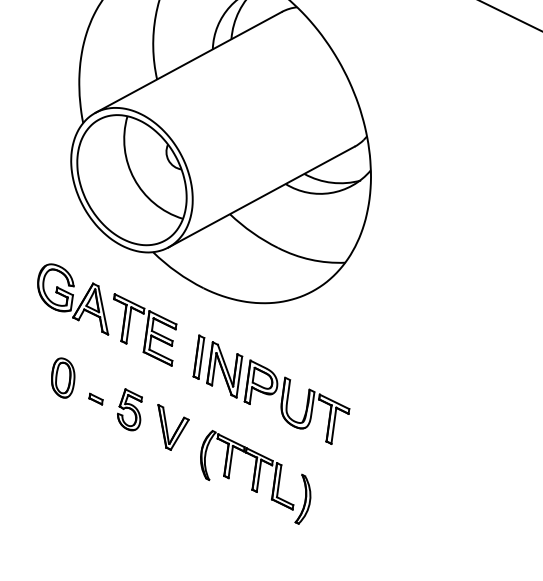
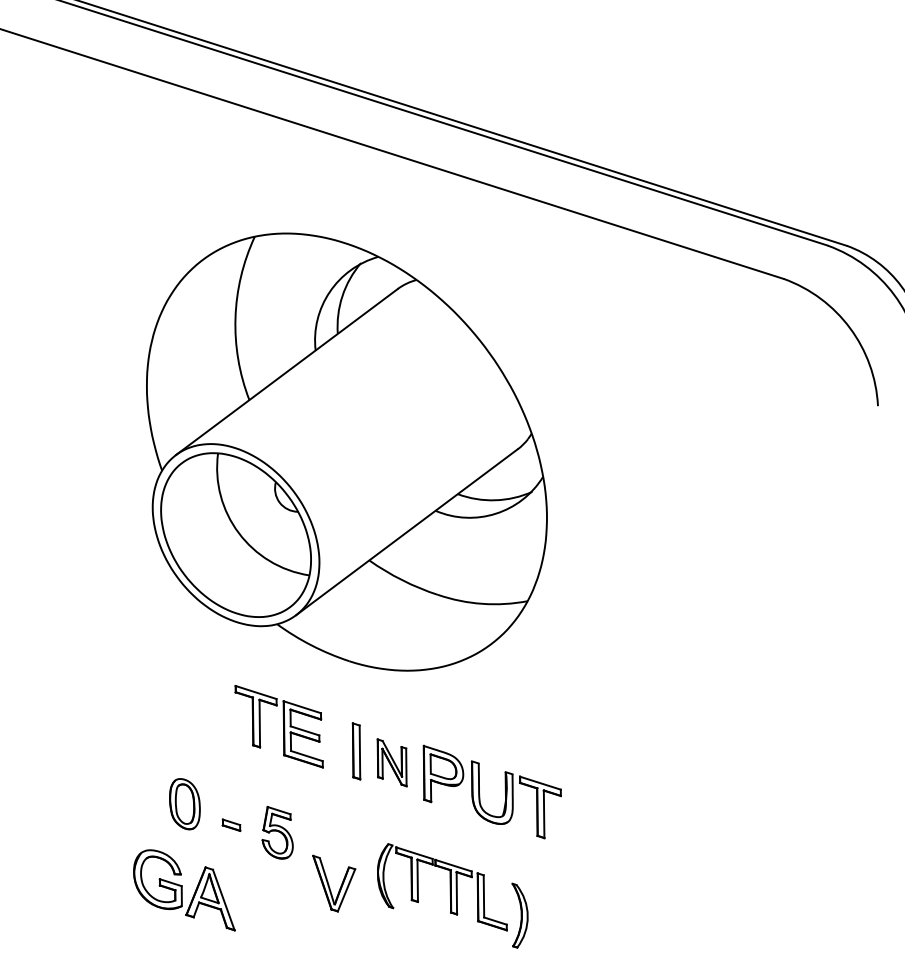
part: (74, 298) -> (184, 890), moved
part: (224, 369) -> (391, 762), size x0.7
part: (171, 428) -> (334, 883), moved

